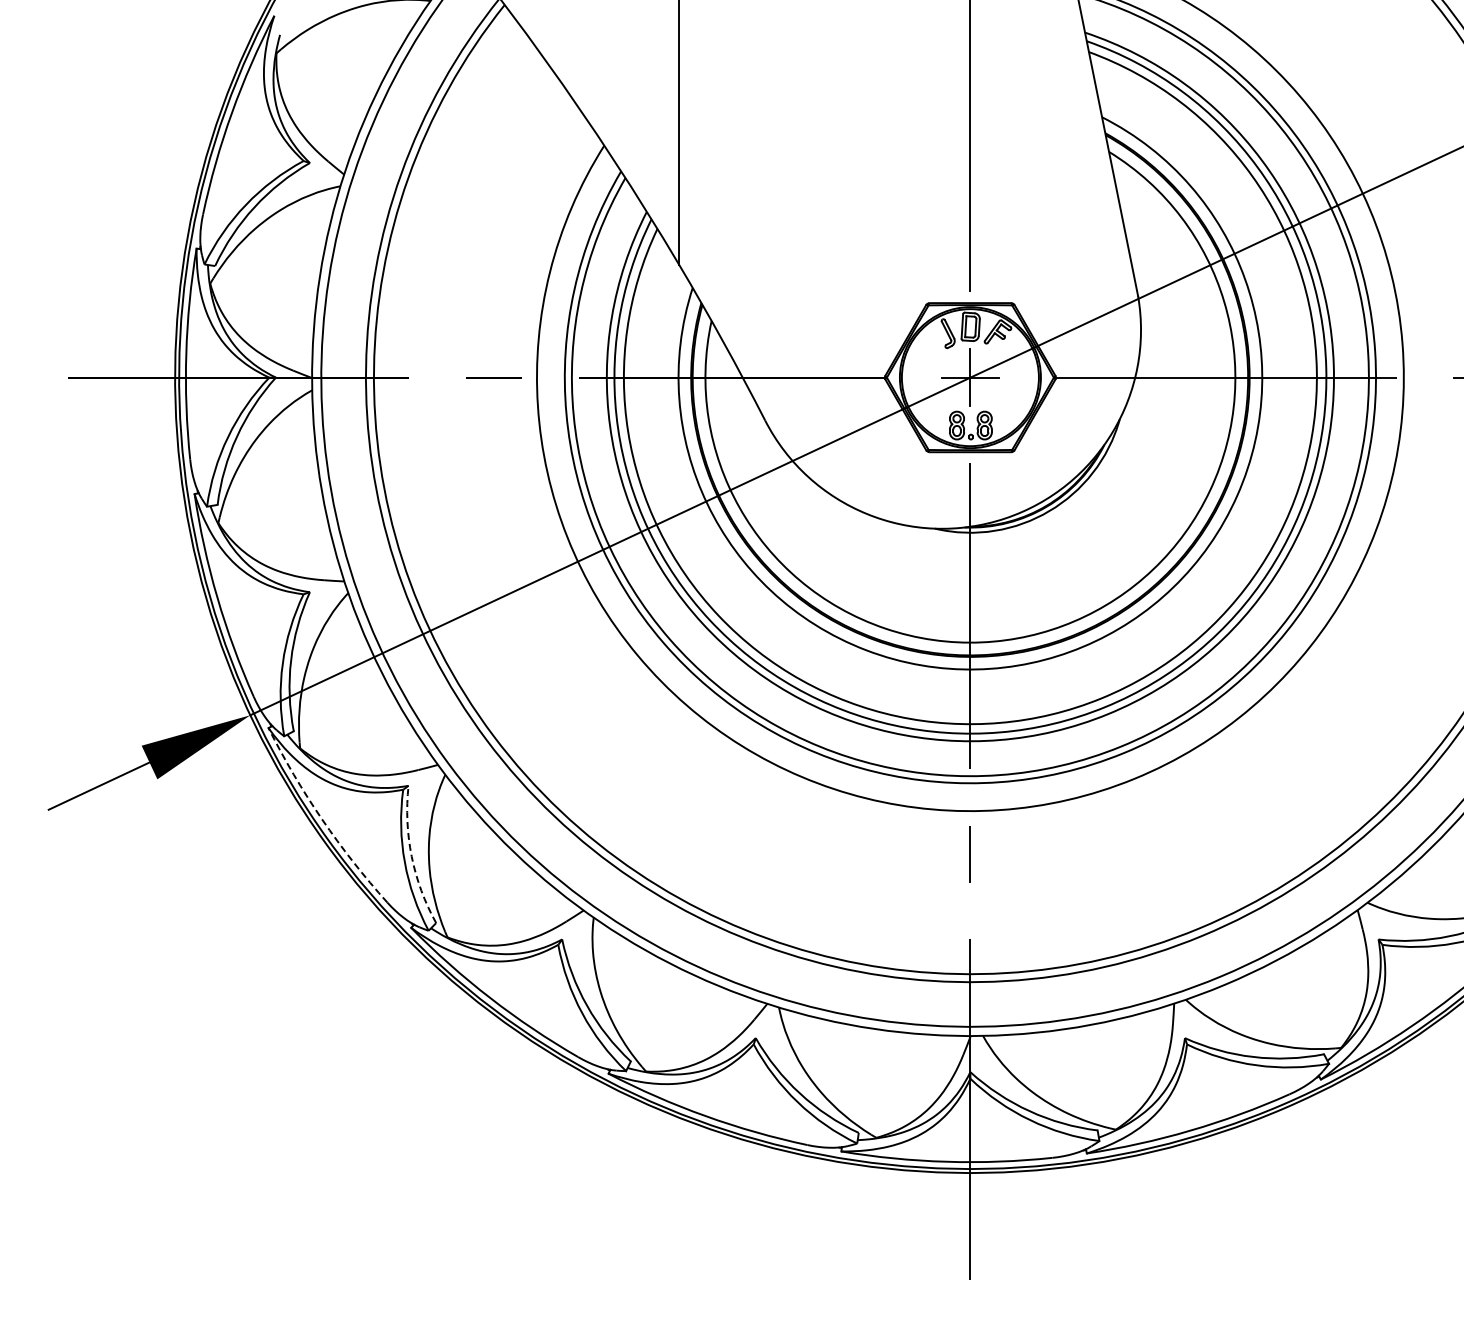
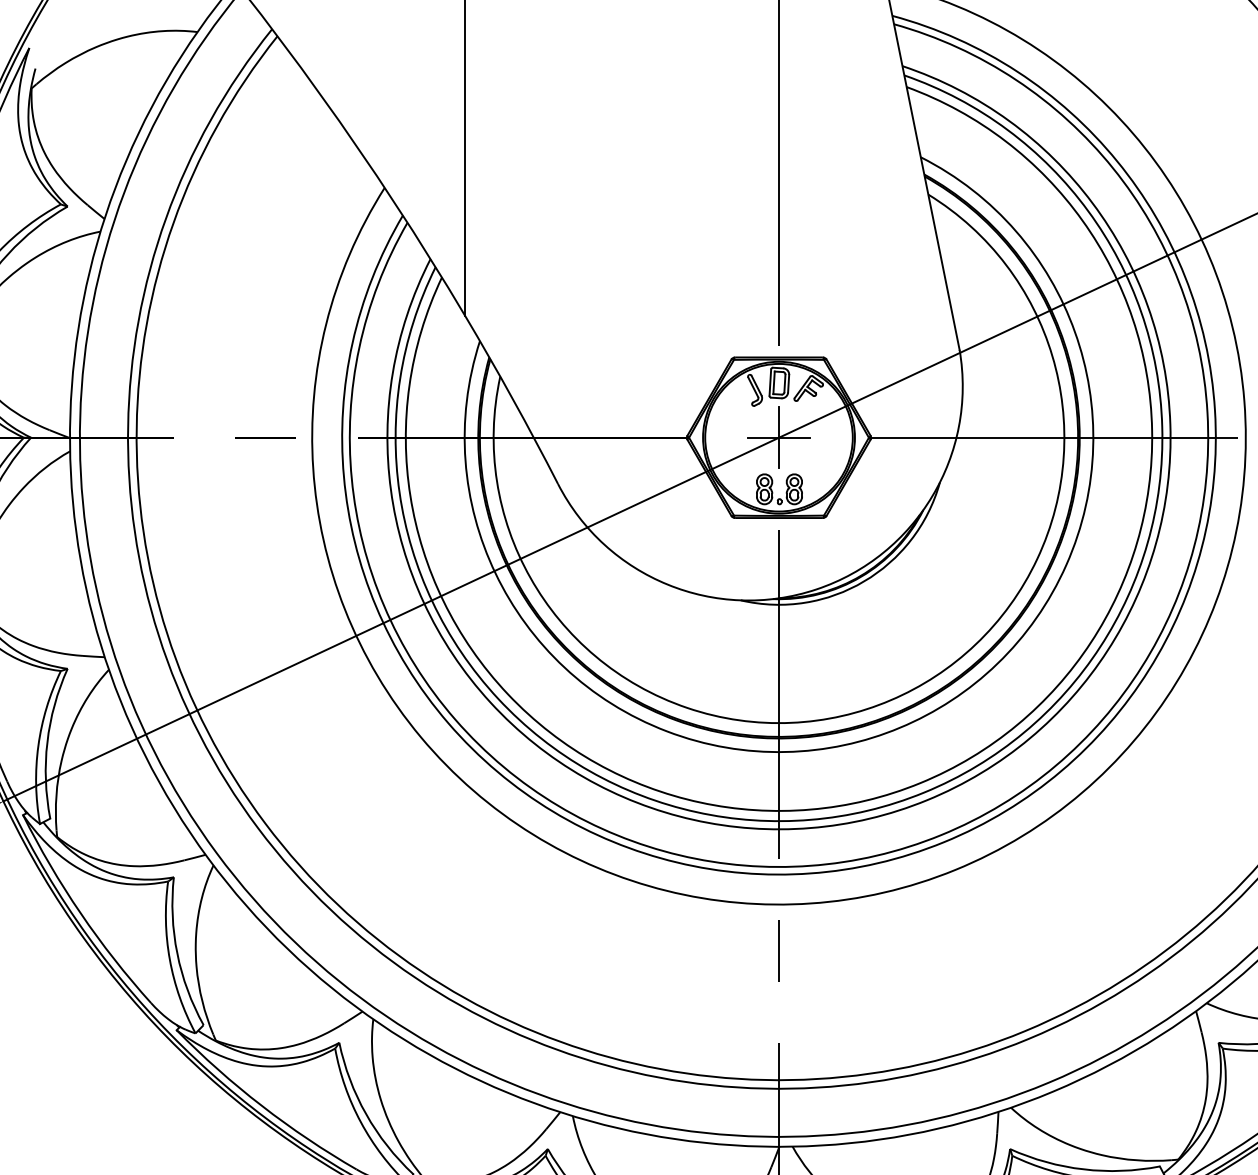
arc: (322, 819) -> (81, 913), dashed -> solid
arc: (411, 856) -> (177, 953), dashed -> solid

